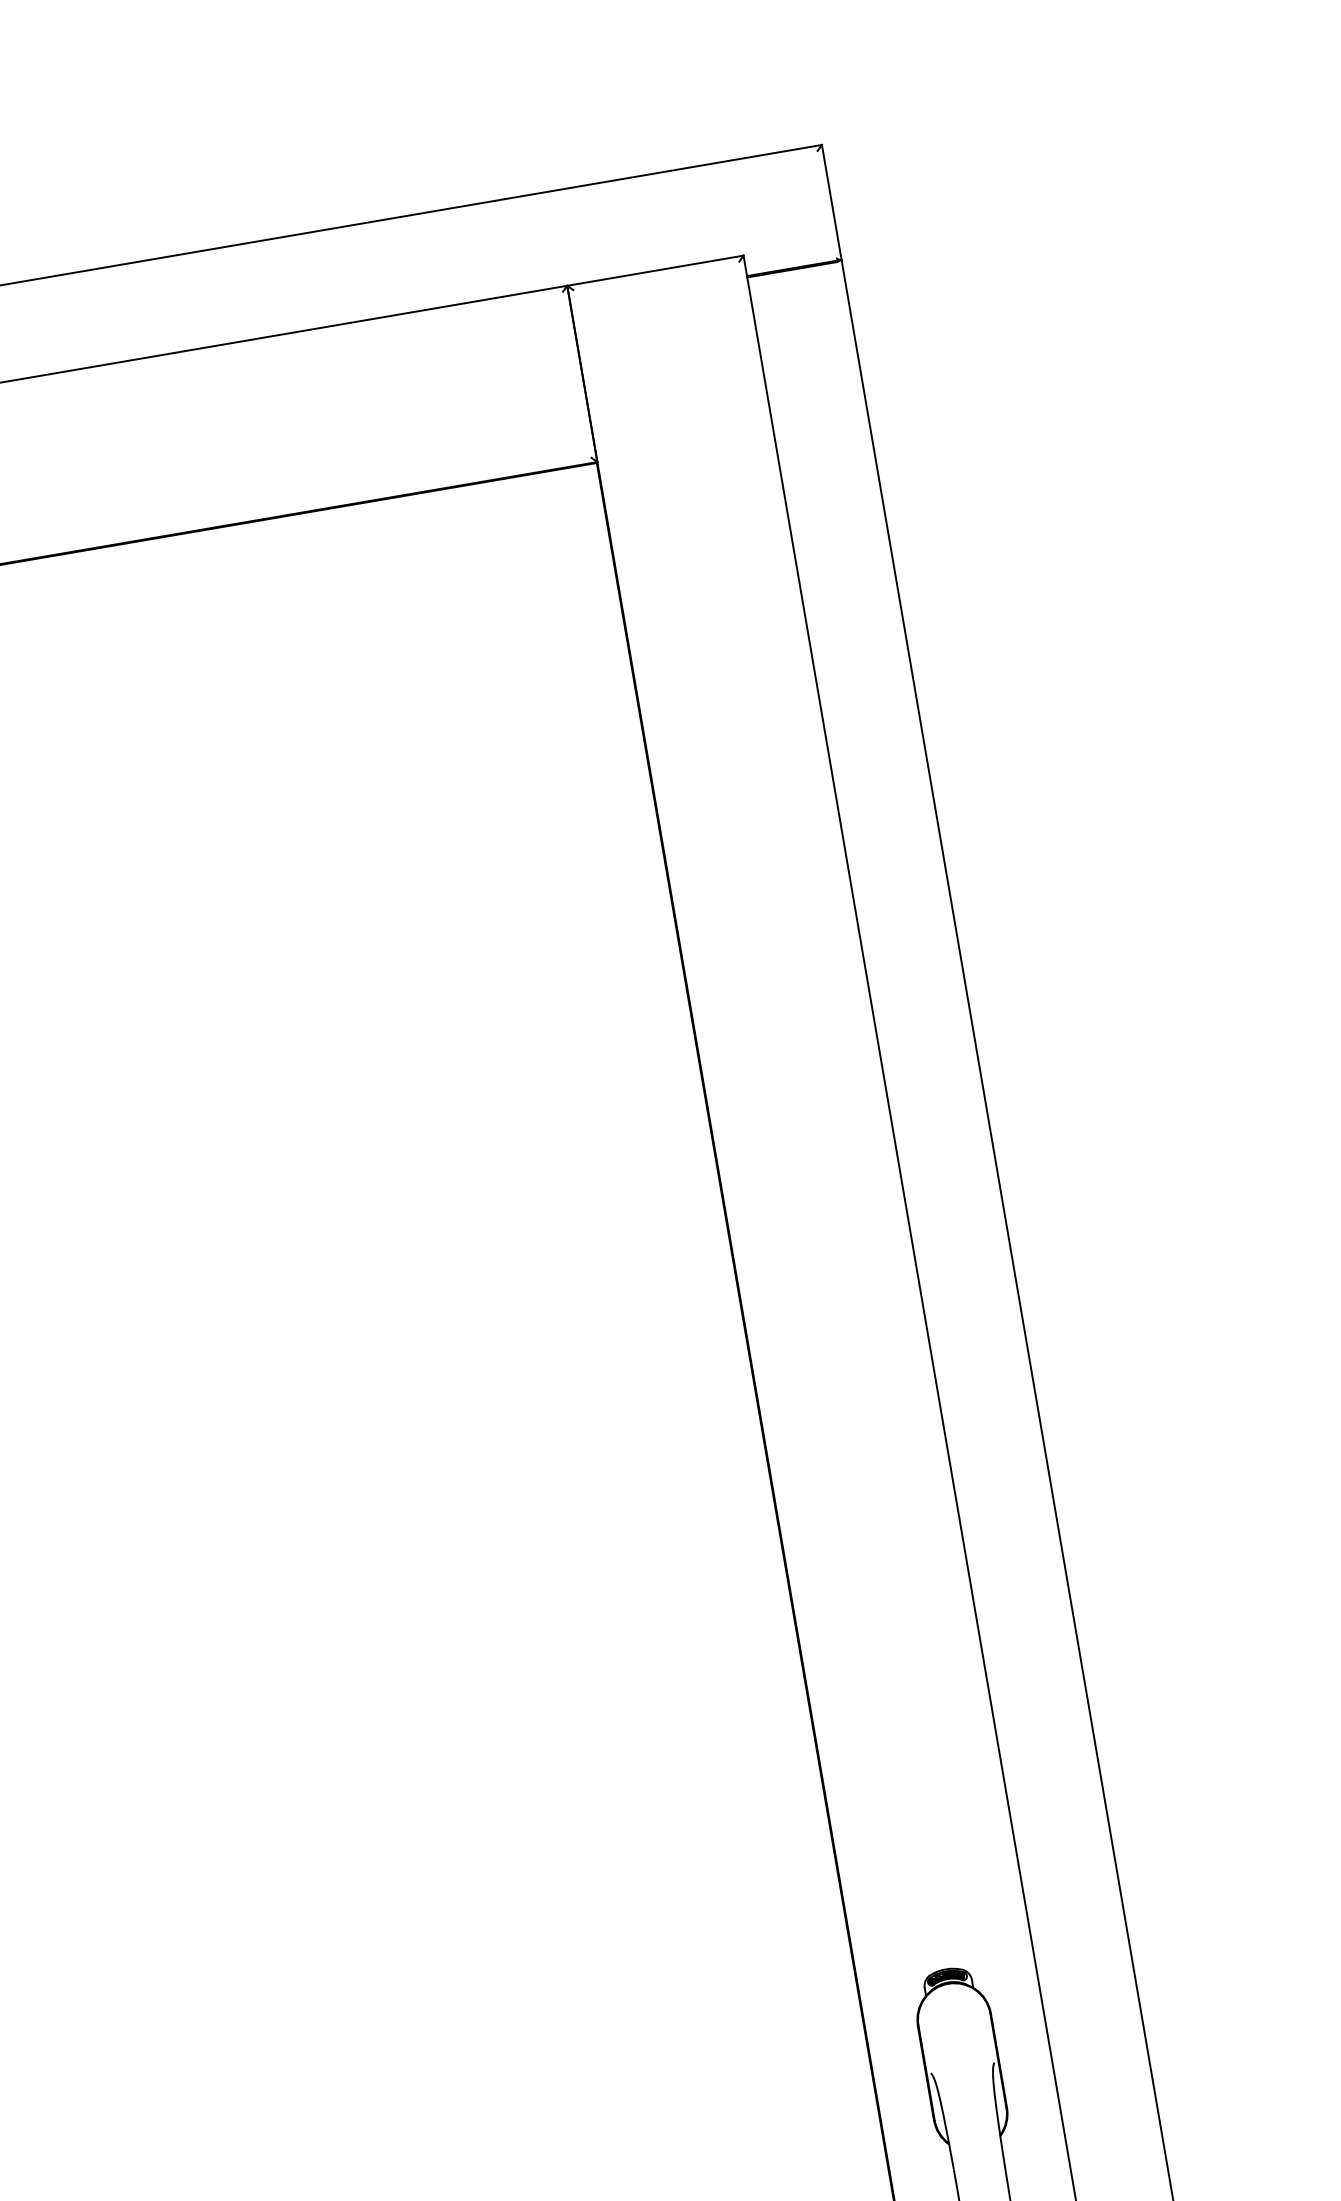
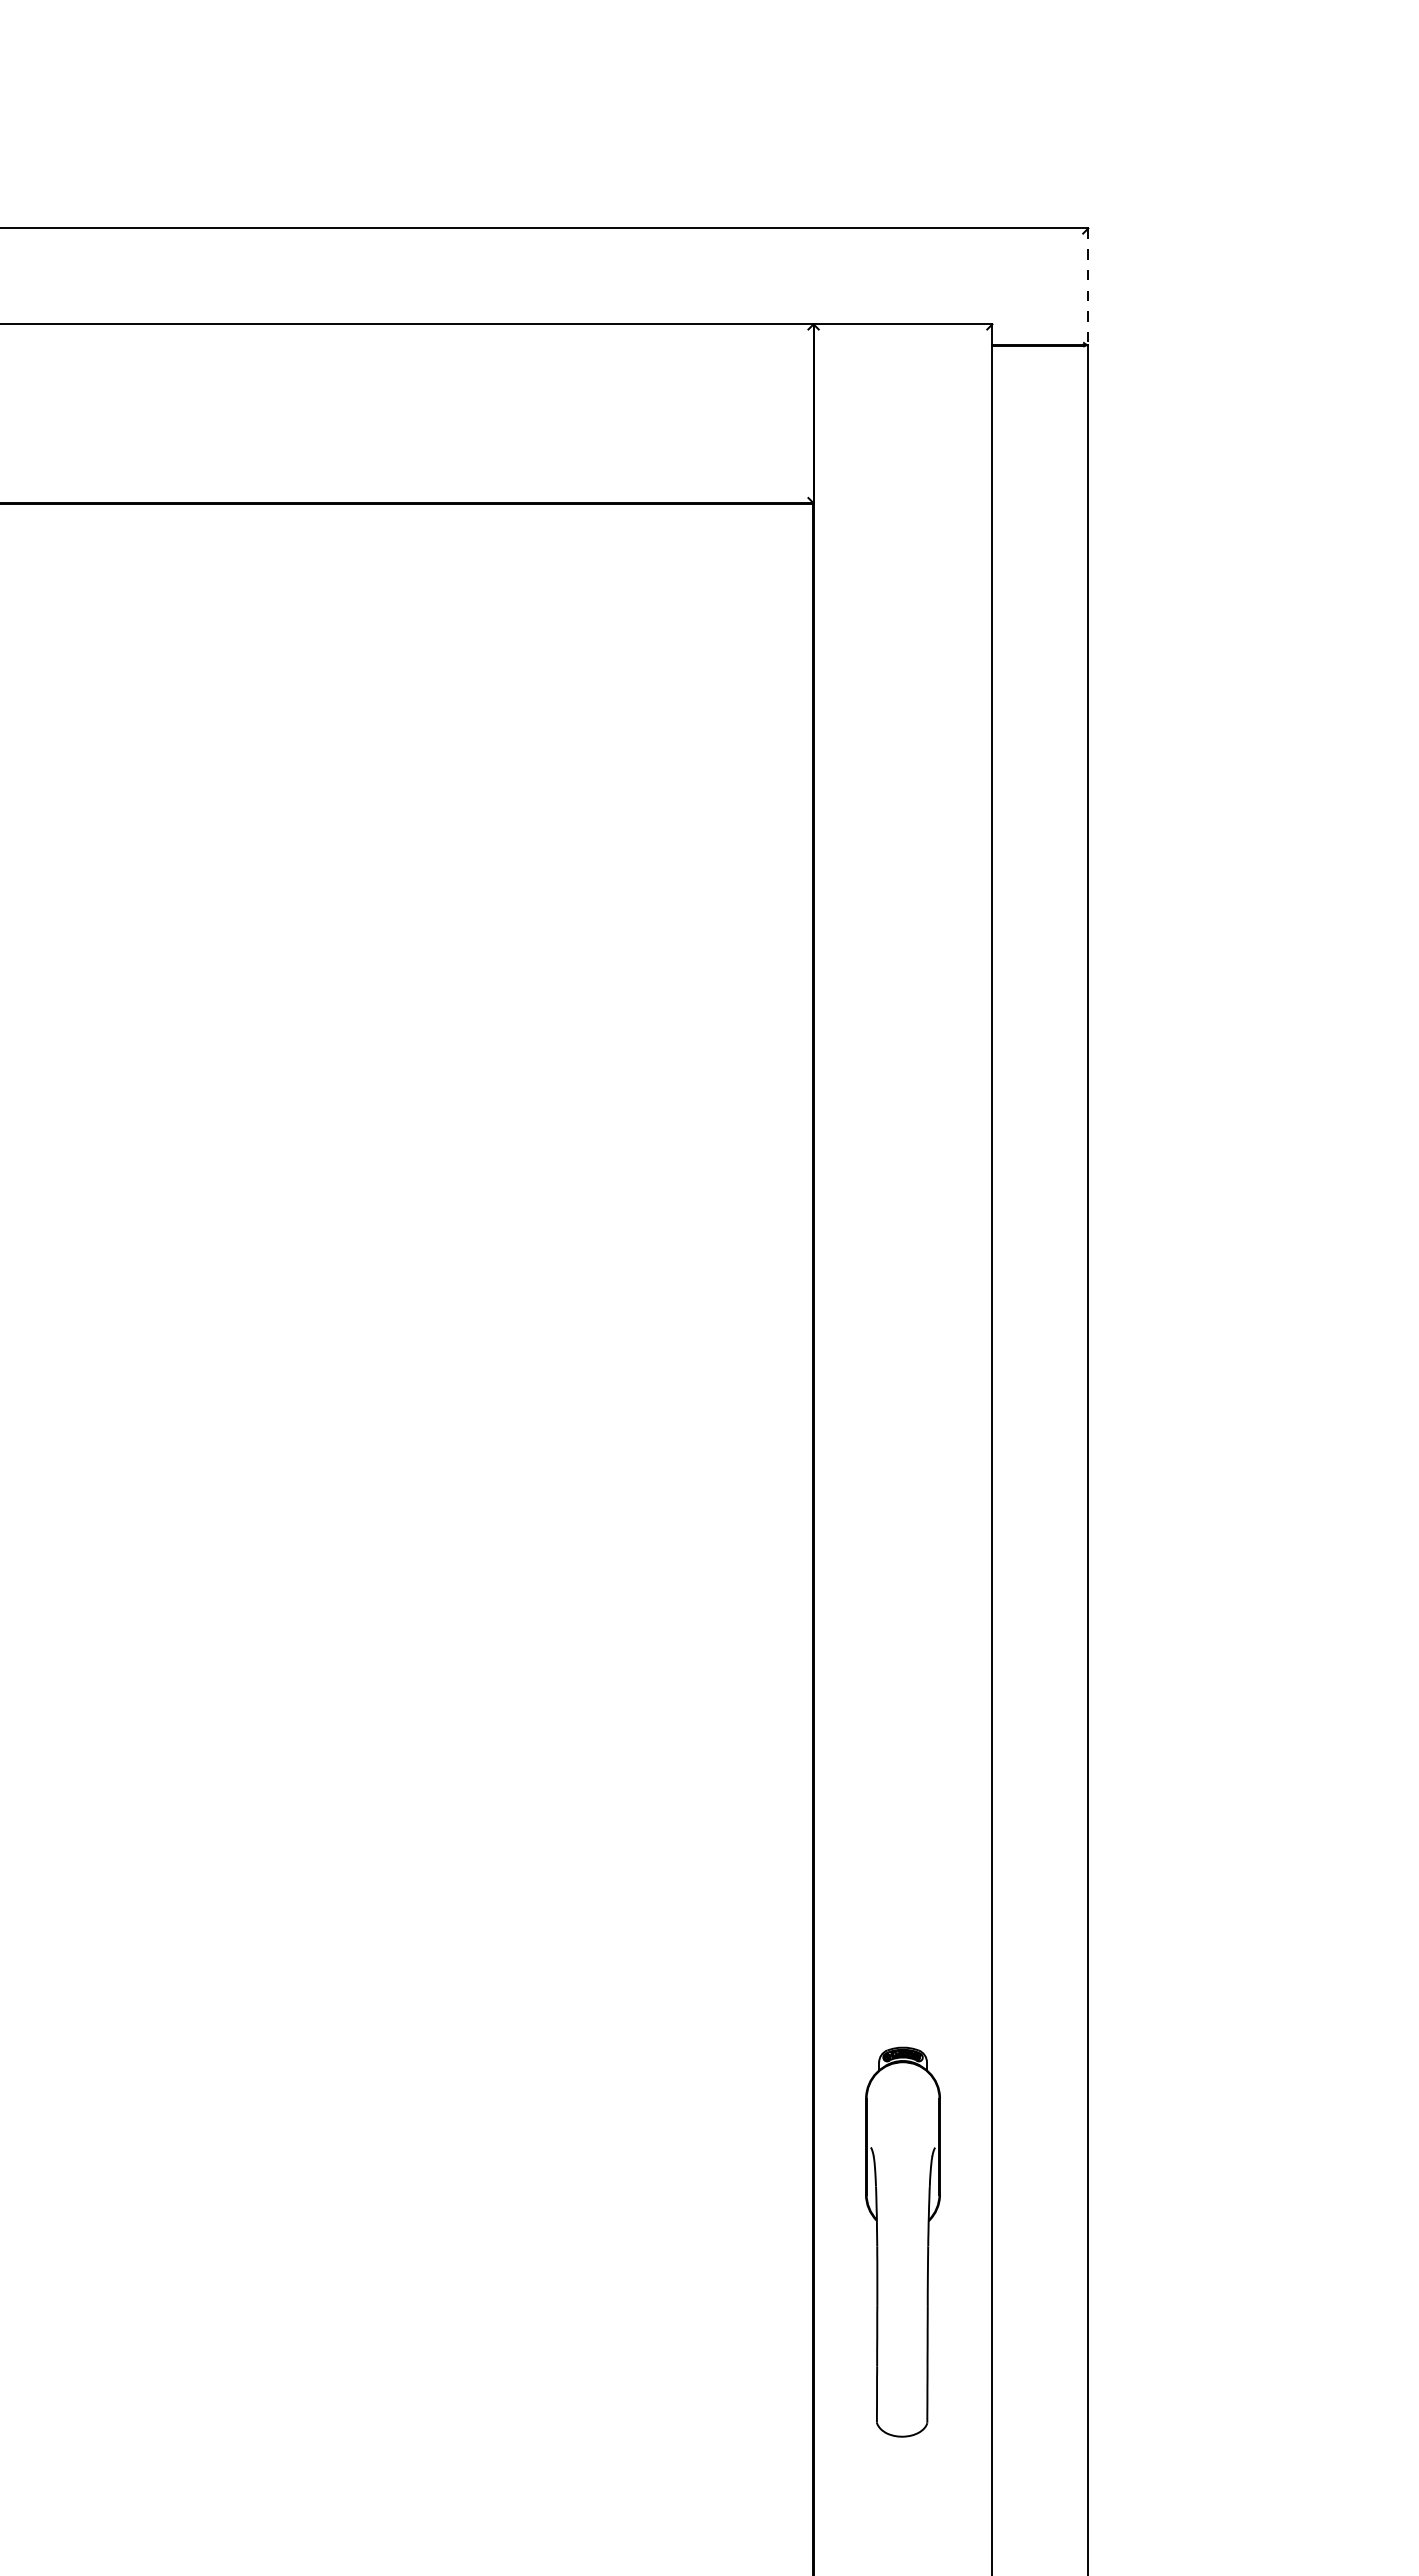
line: (832, 203) -> (1088, 287), solid -> dashed

